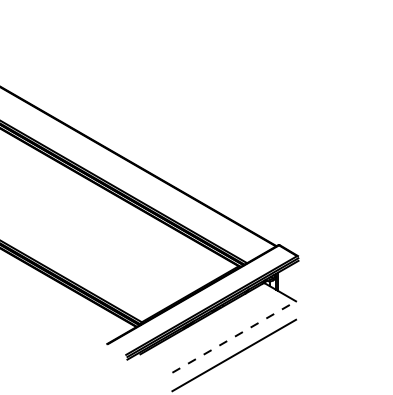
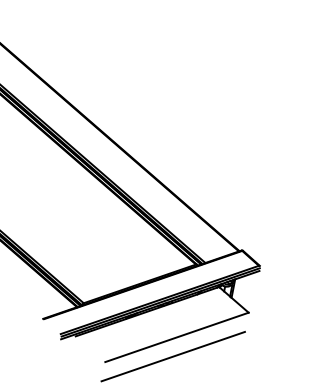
line: (234, 336) -> (177, 336), dashed -> solid

